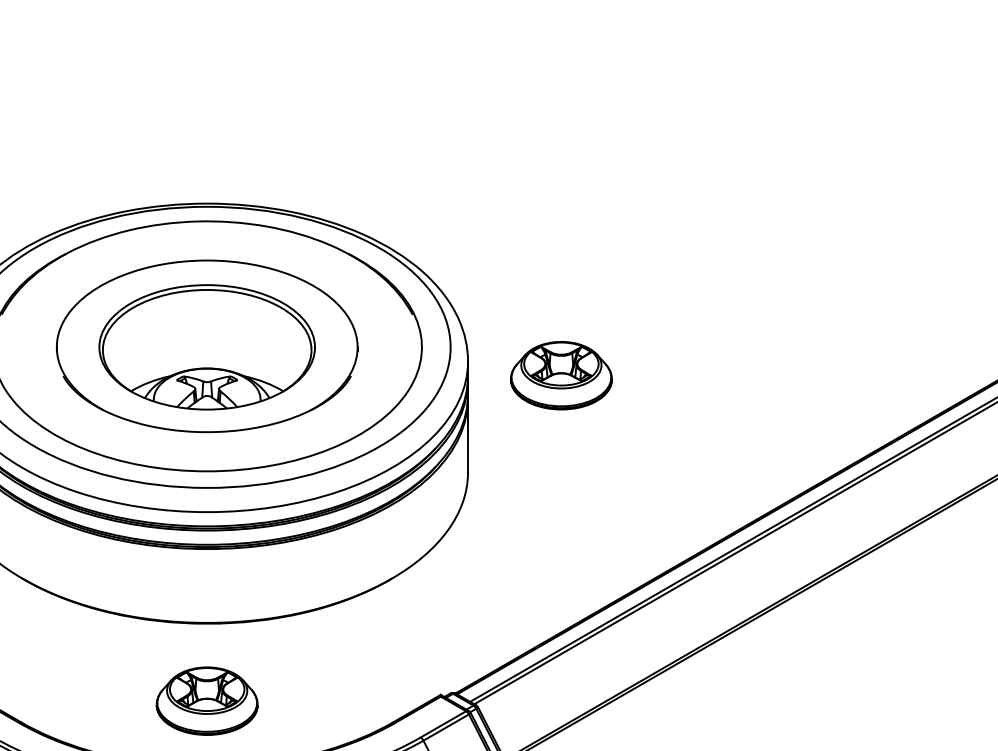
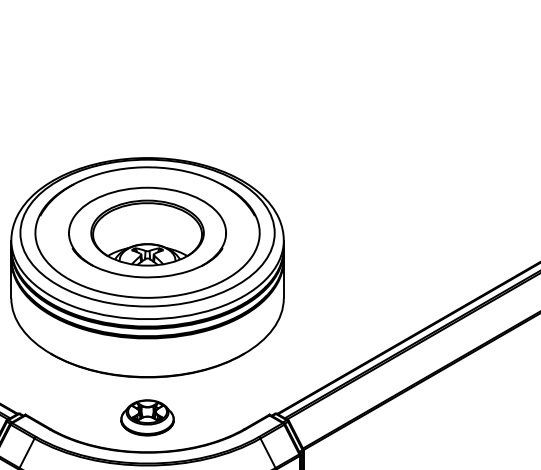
part: (561, 374) -> (332, 247), removed

